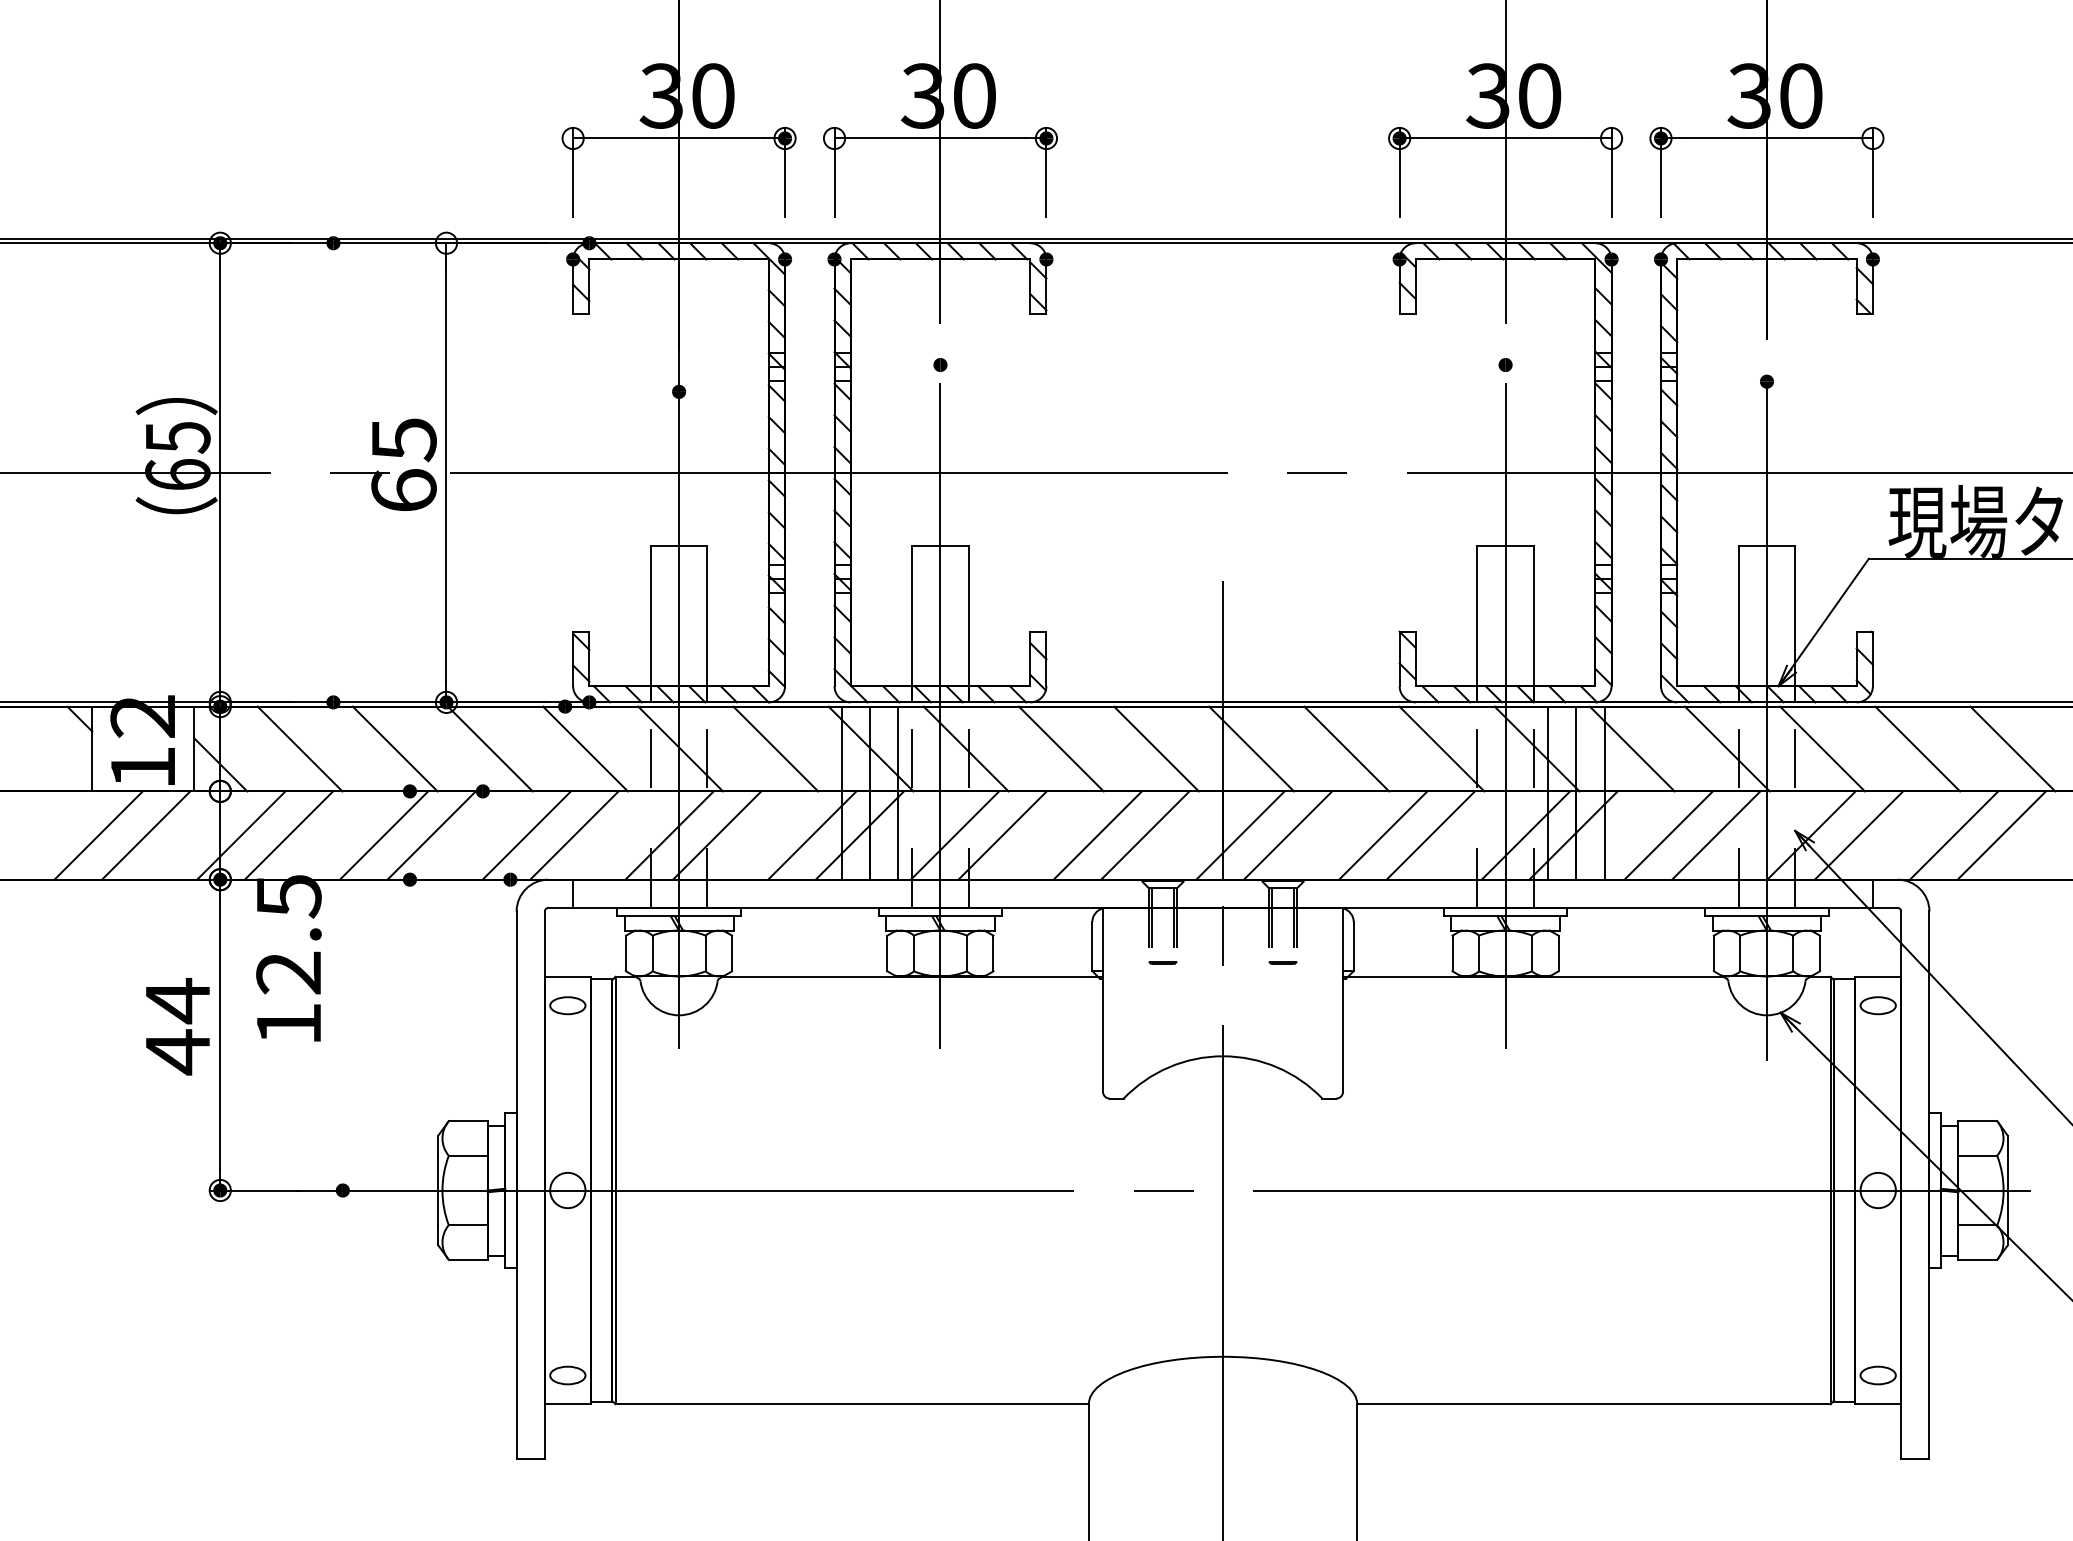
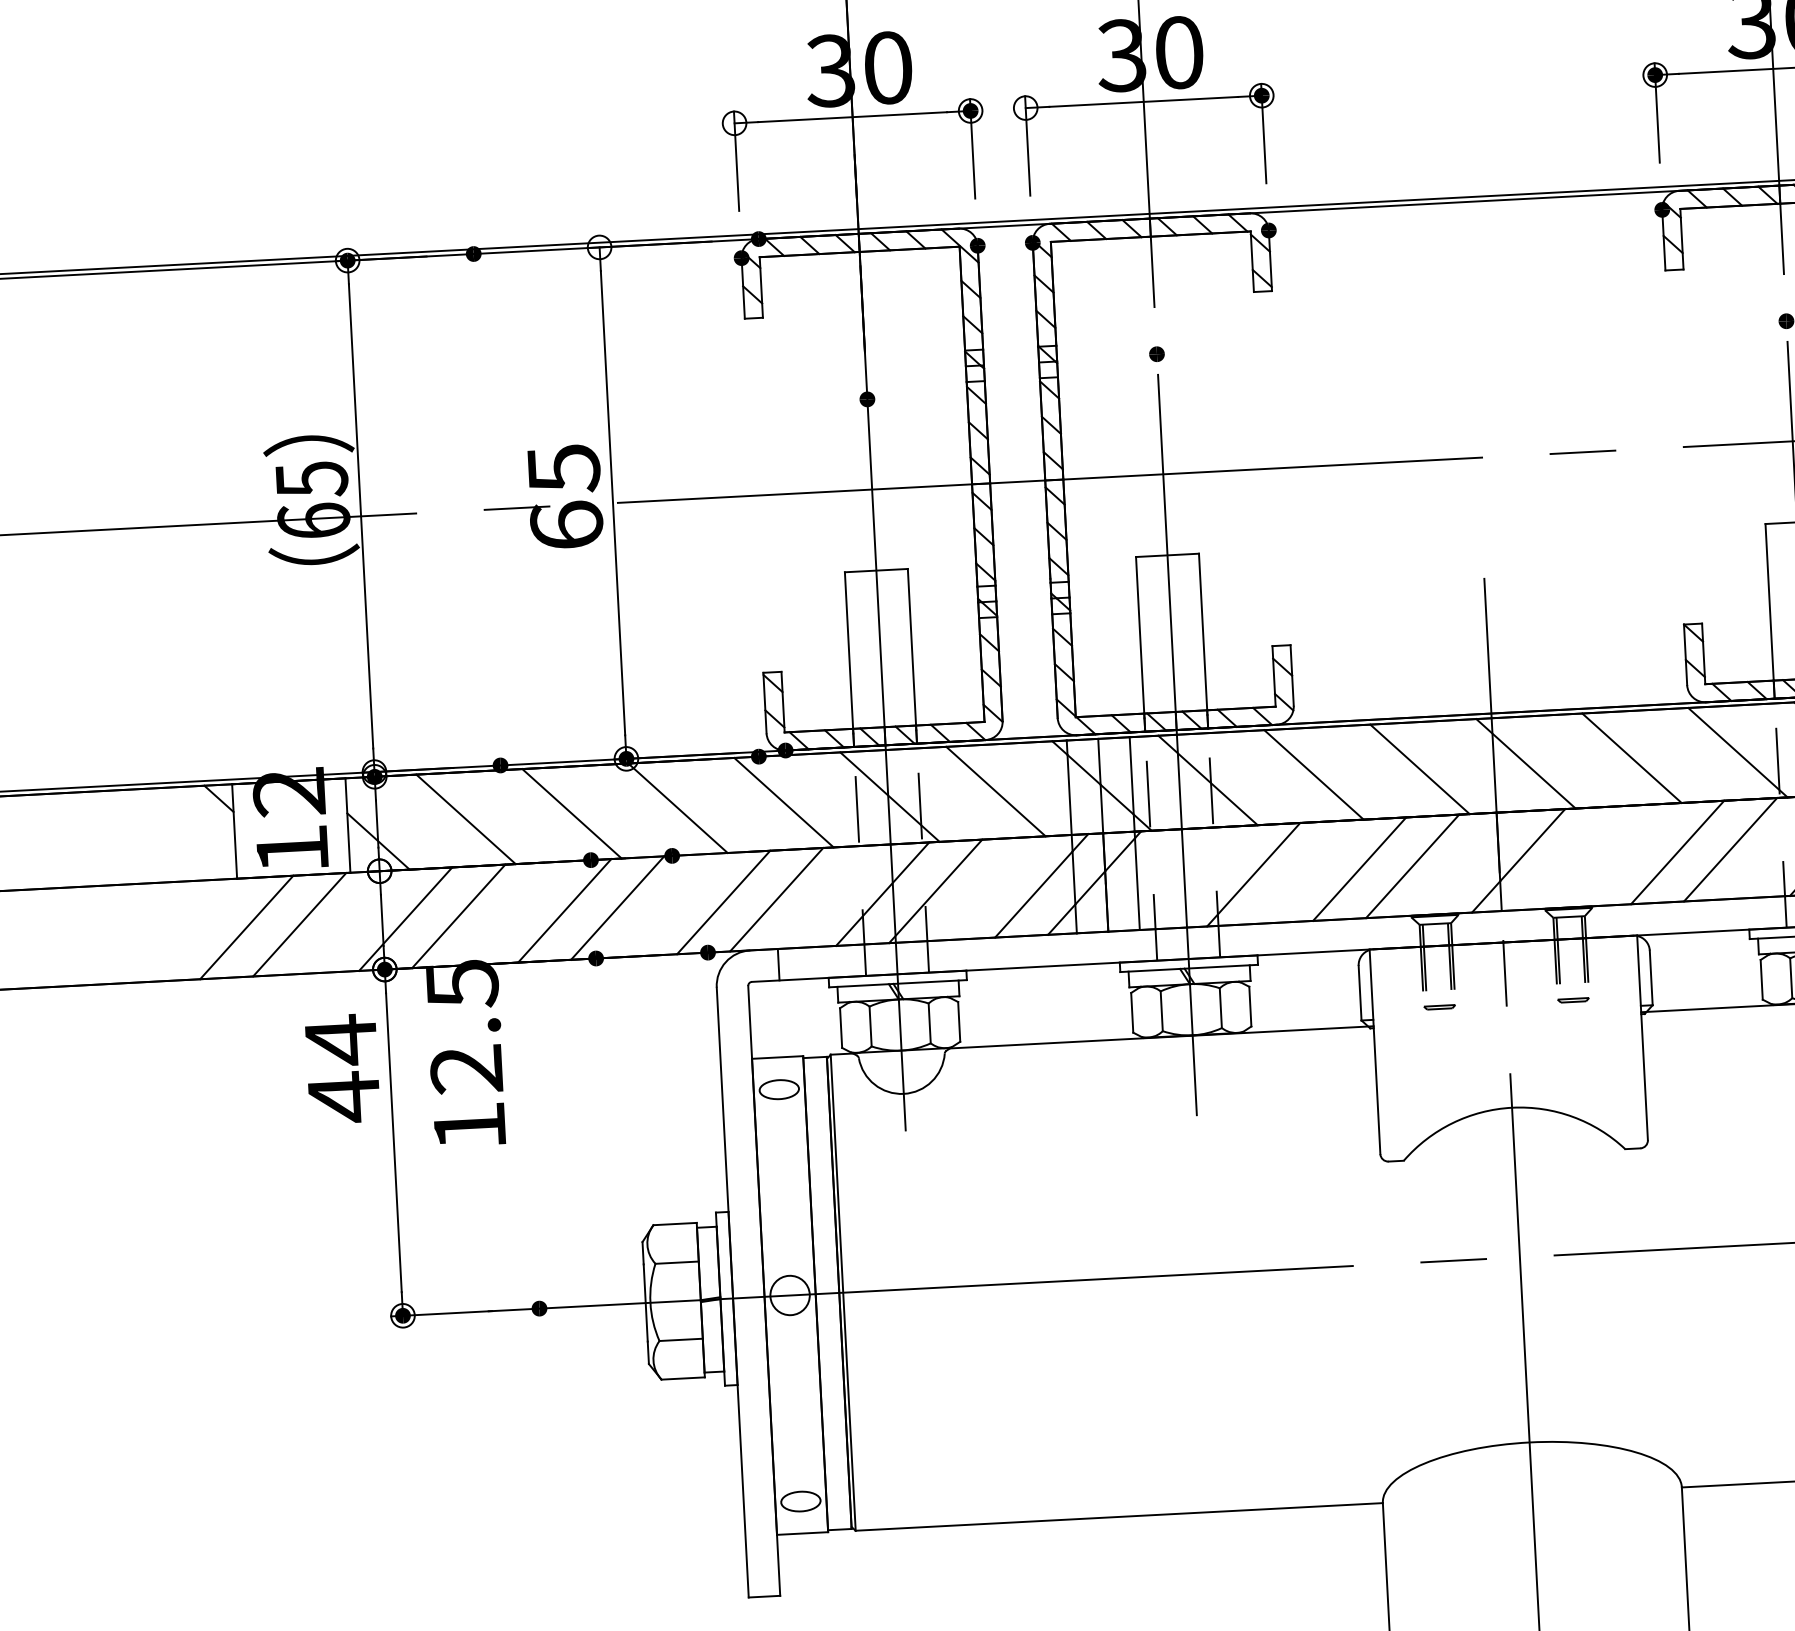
line: (954, 835) -> (1200, 877), removed
line: (1287, 835) -> (1570, 858), removed
text: (177, 1026) -> (342, 1068), moved

